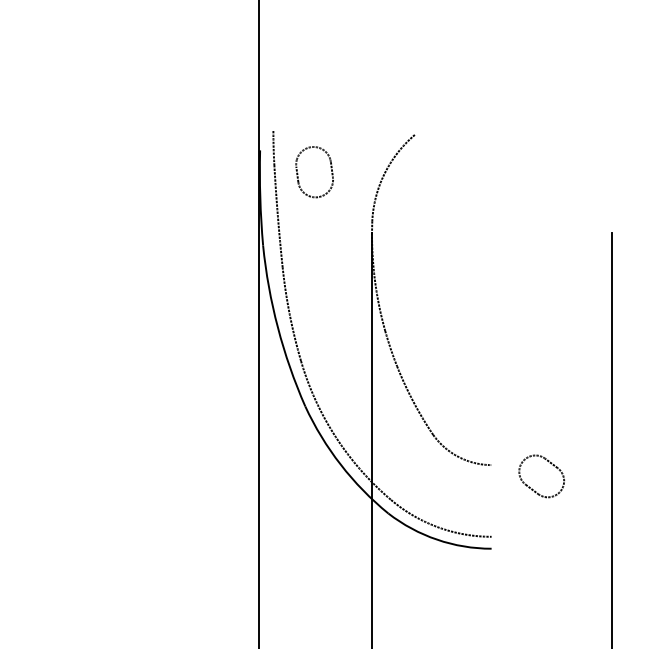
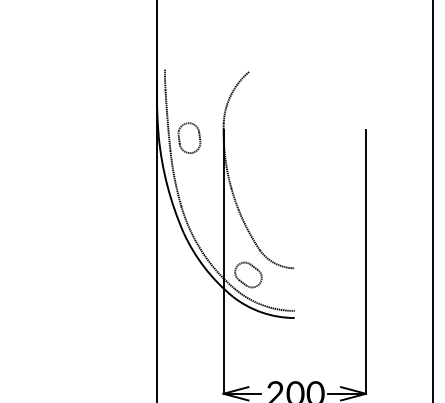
part: (314, 171) -> (189, 137), moved
part: (541, 475) -> (248, 274), moved

